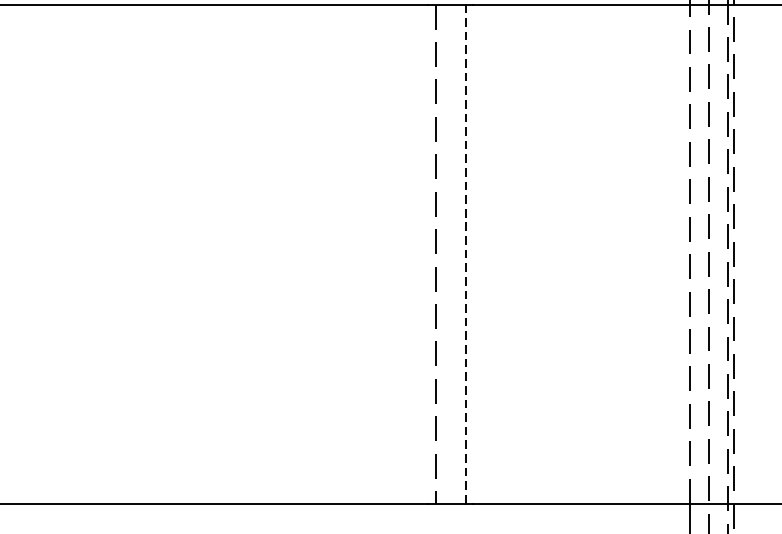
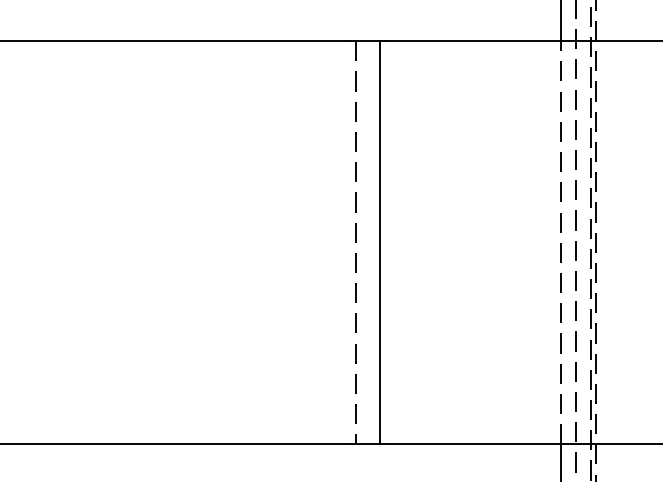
line: (465, 253) -> (379, 242), dashed -> solid

